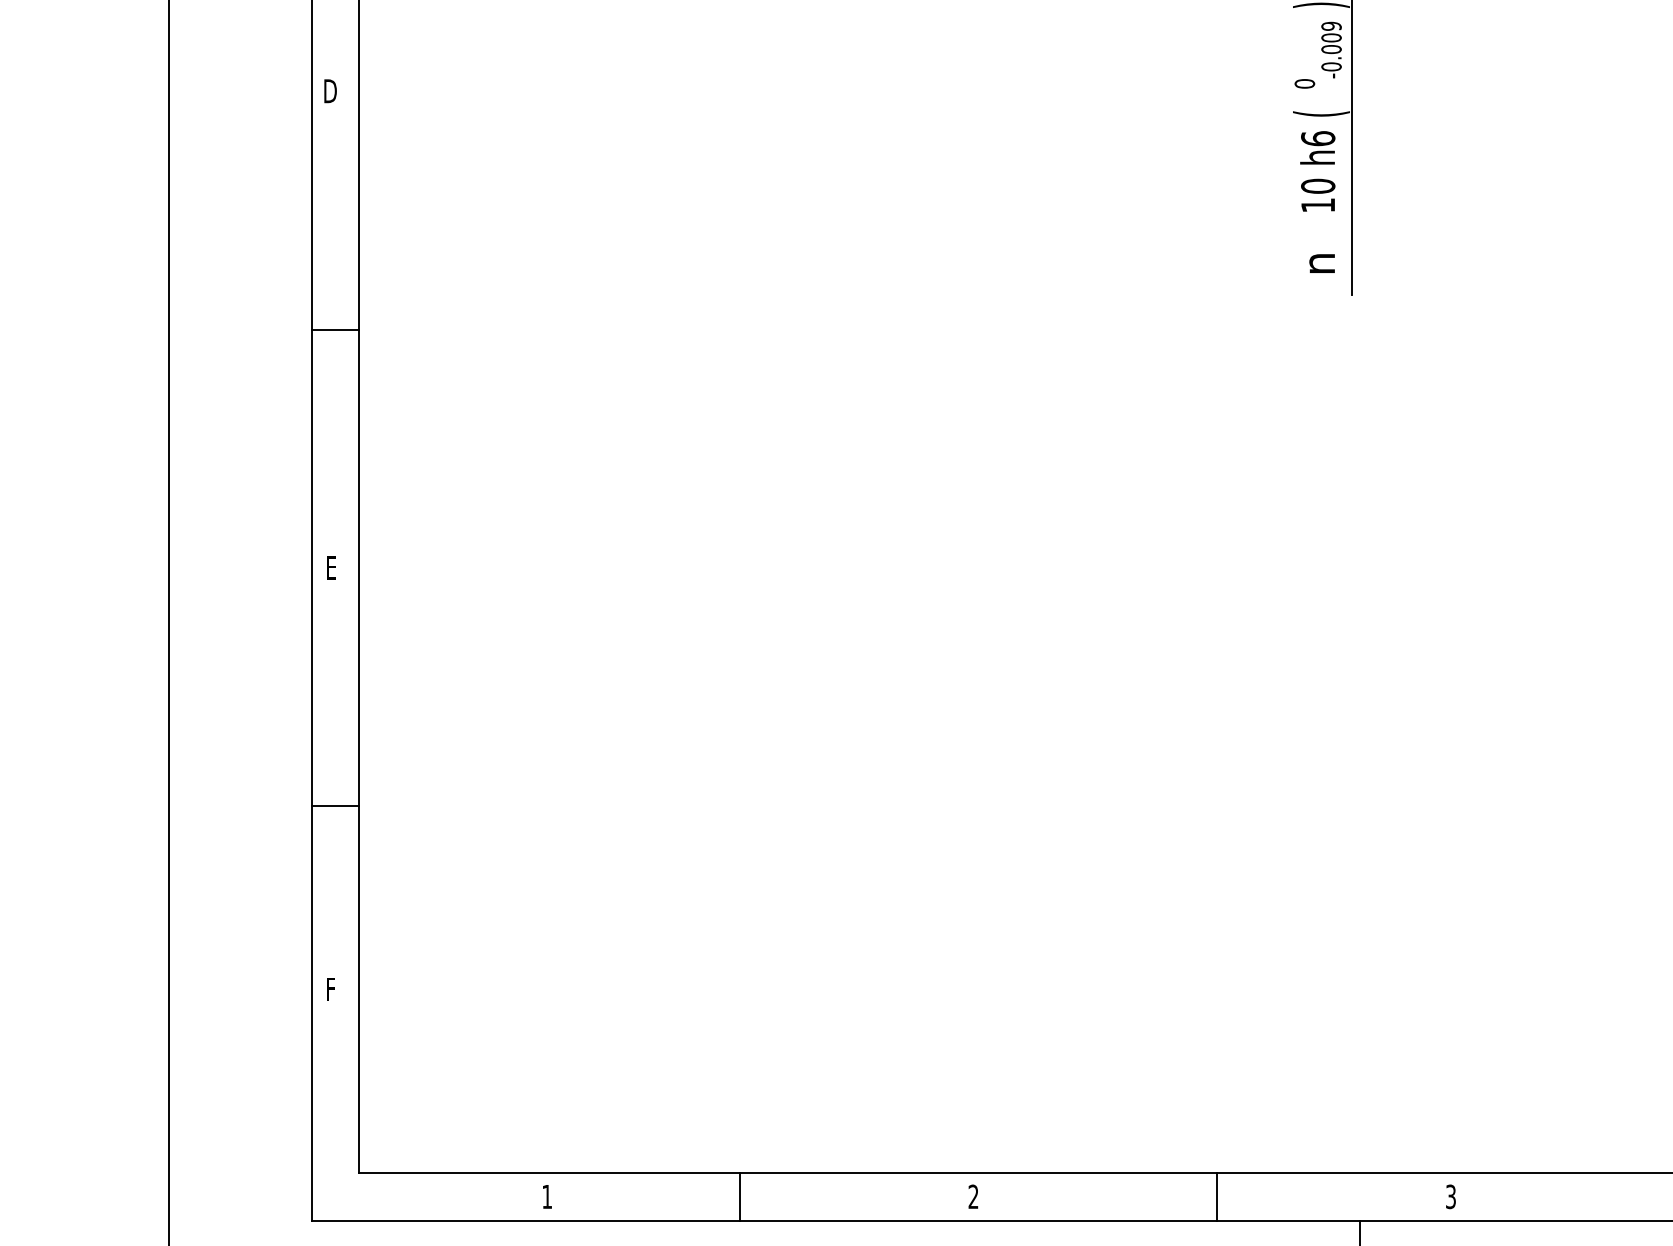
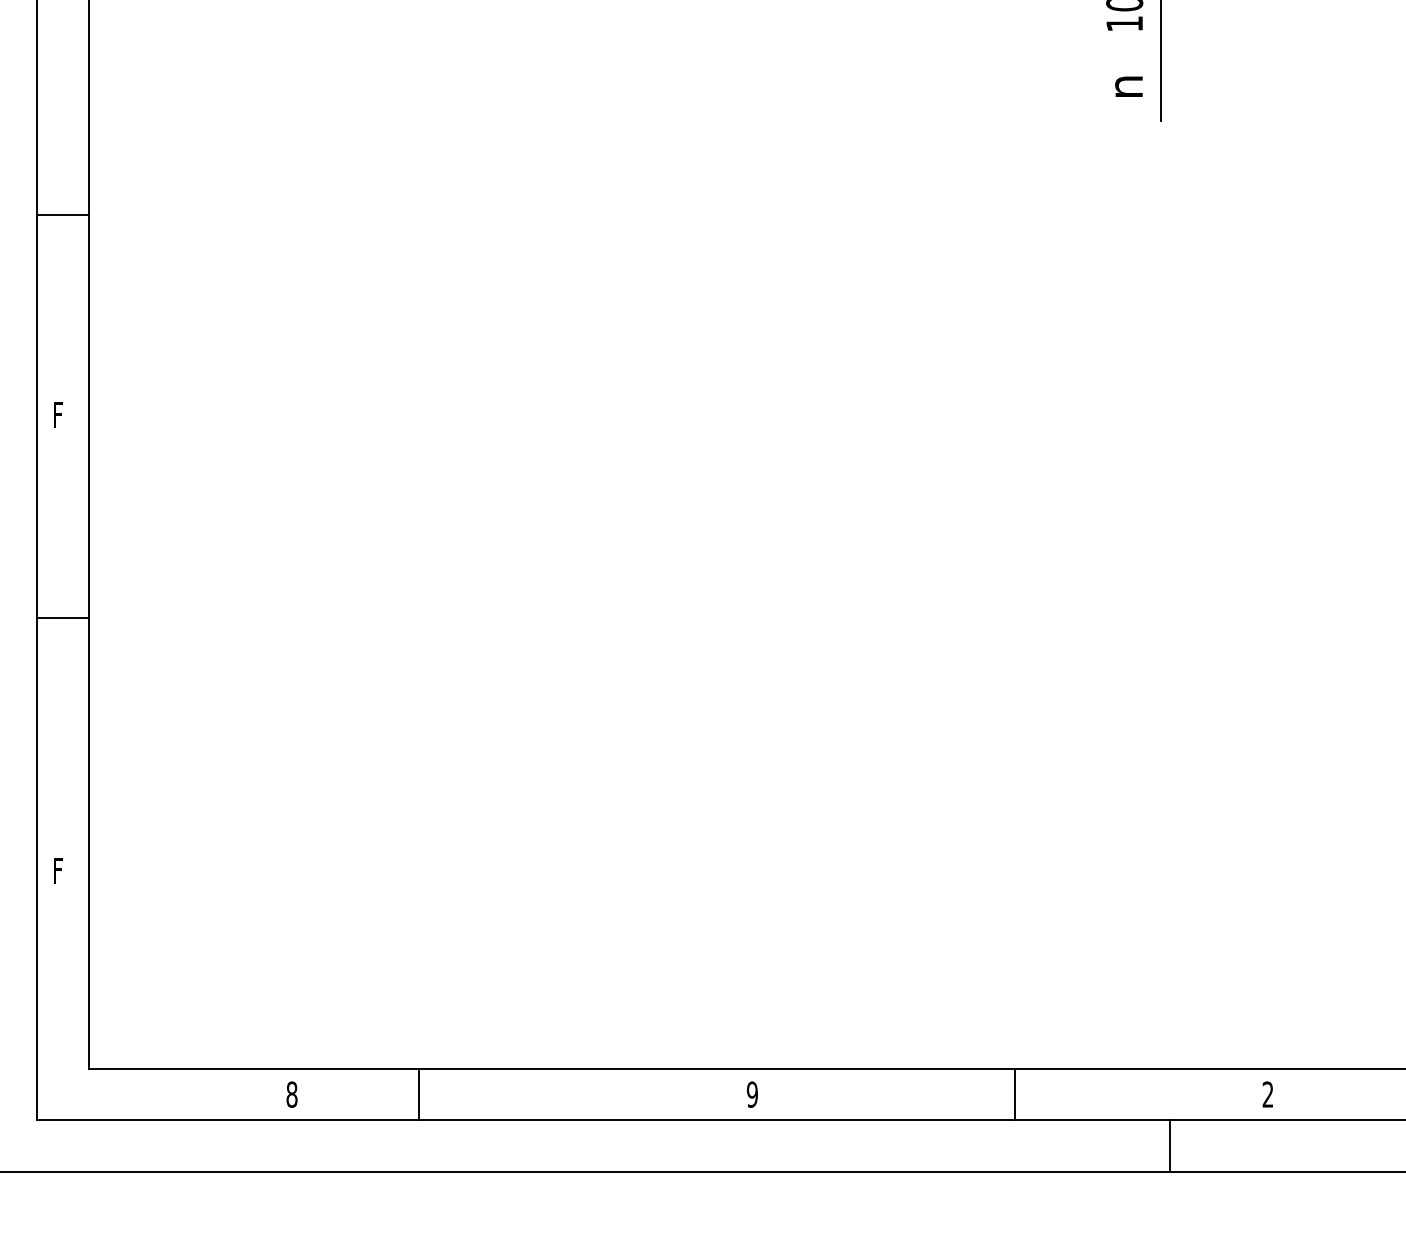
line: (335, 329) -> (63, 215), moved
text: (332, 567) -> (60, 414), E -> F
line: (335, 806) -> (63, 617), moved
text: (547, 1196) -> (292, 1094), 1 -> 8
line: (740, 1196) -> (418, 1094), moved
text: (973, 1196) -> (752, 1094), 2 -> 9
text: (1450, 1197) -> (1267, 1095), 3 -> 2

